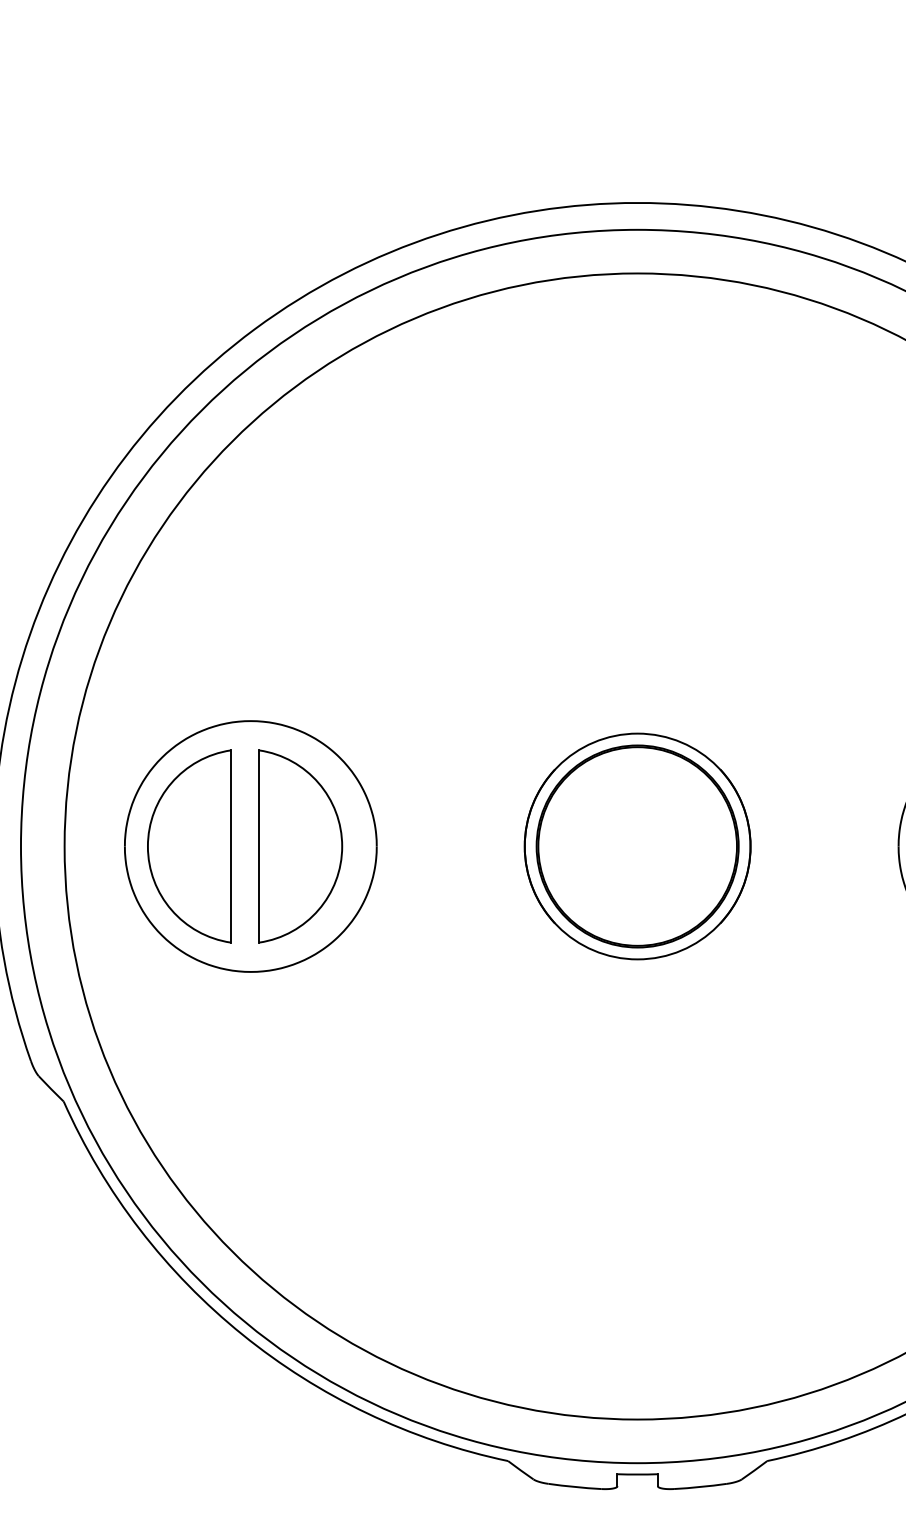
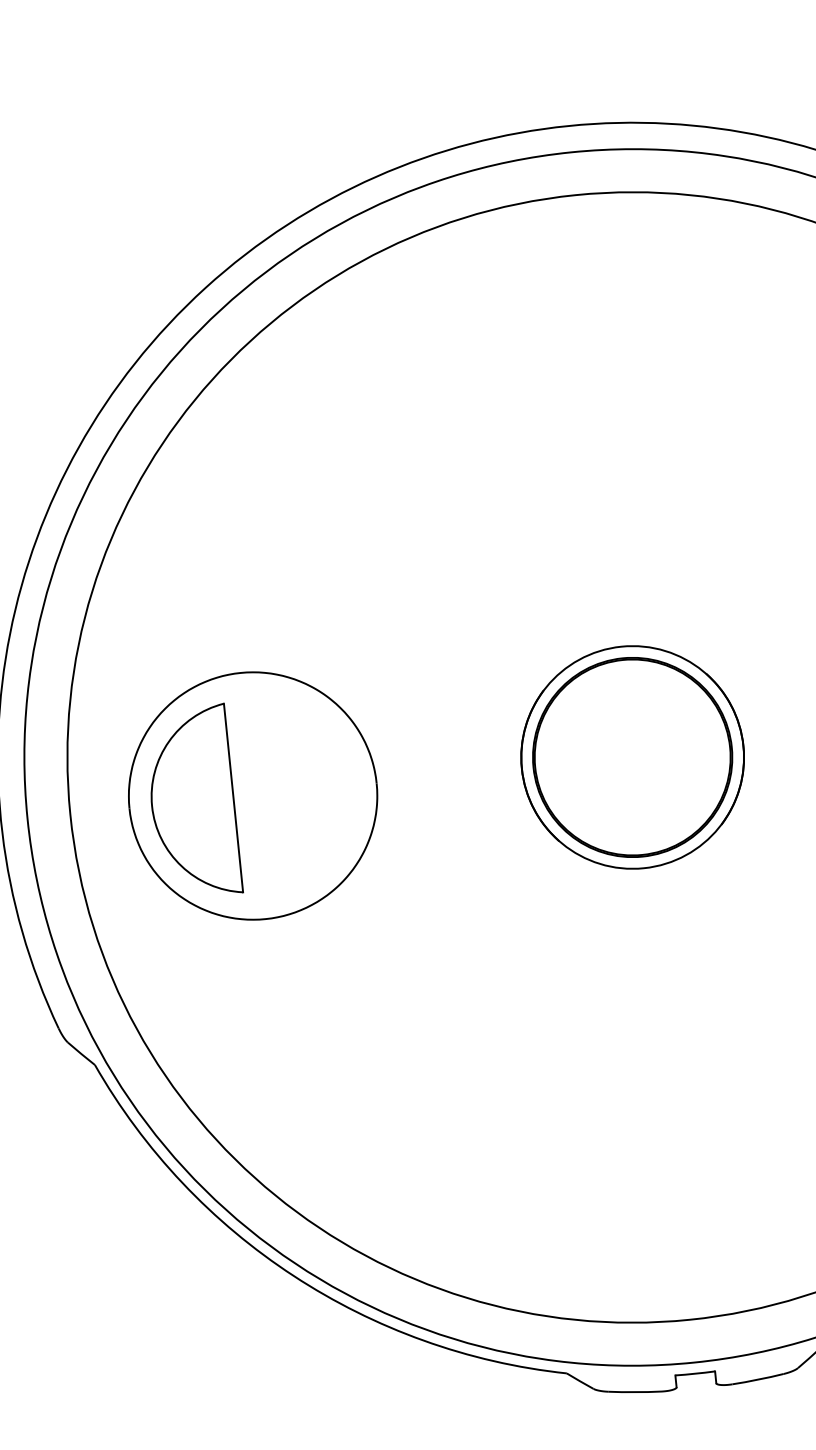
part: (300, 846) -> (301, 791), removed

